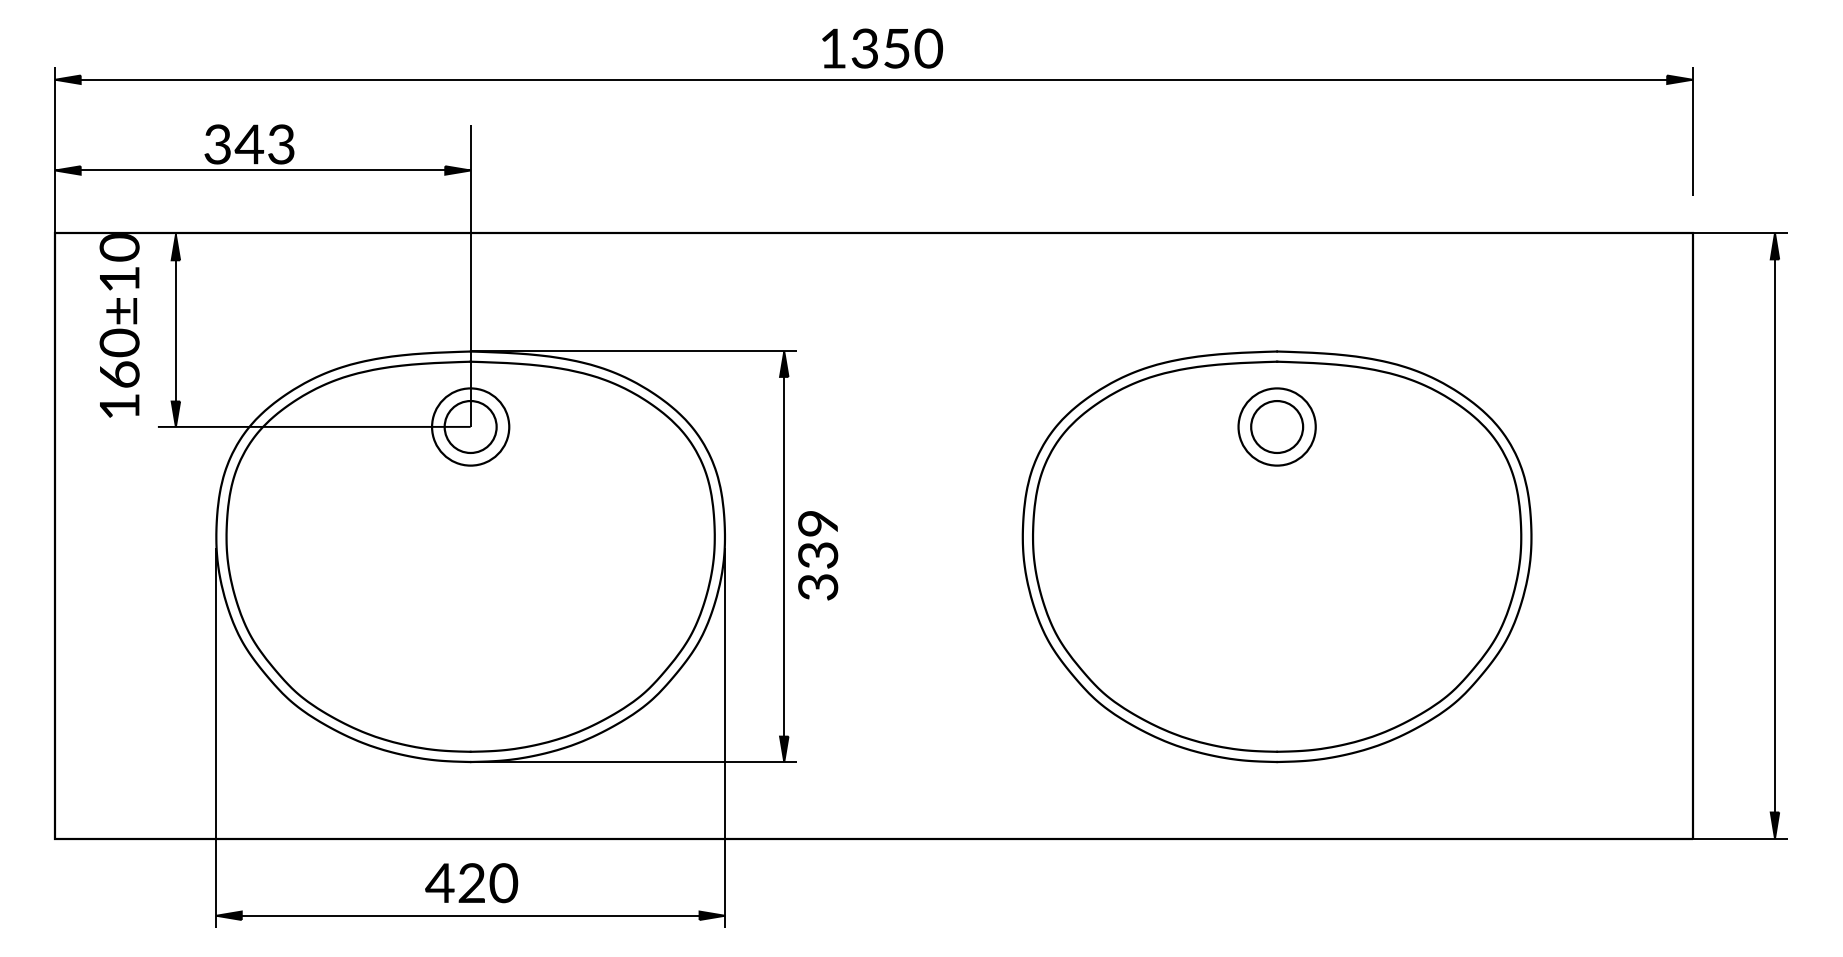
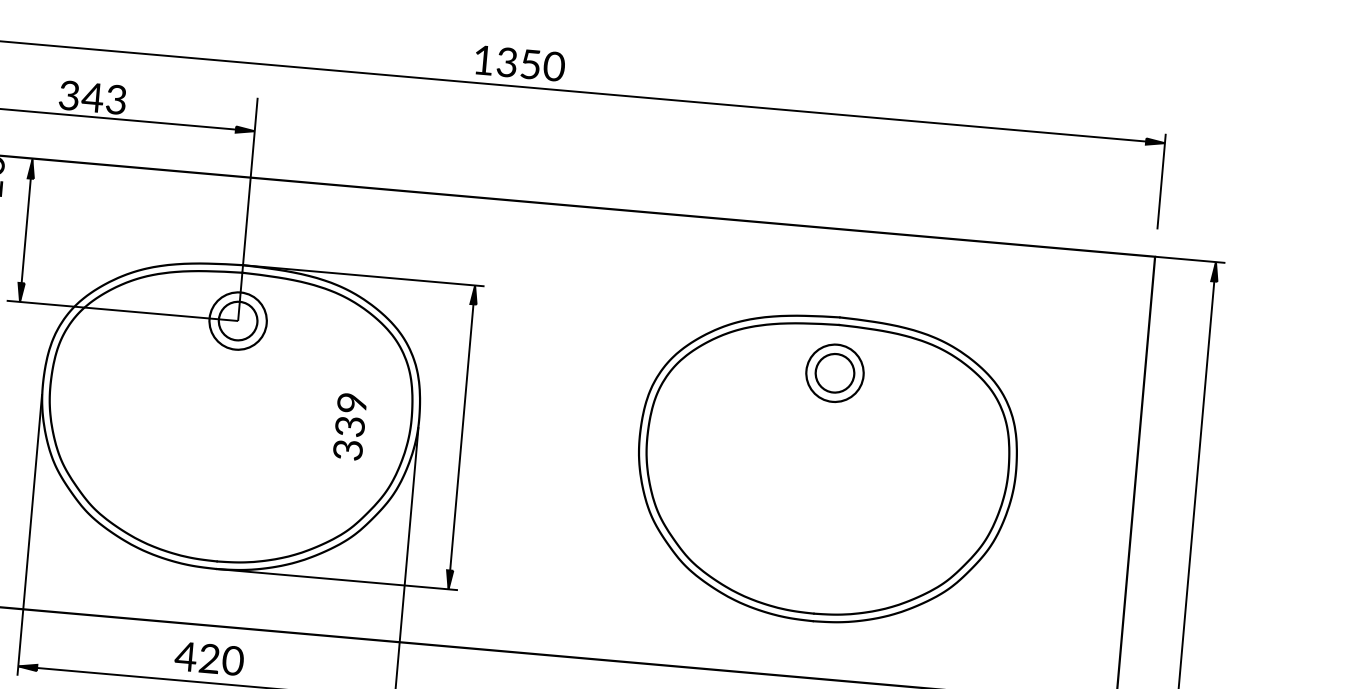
text: (882, 48) -> (520, 63), moved
text: (818, 555) -> (350, 426), moved

